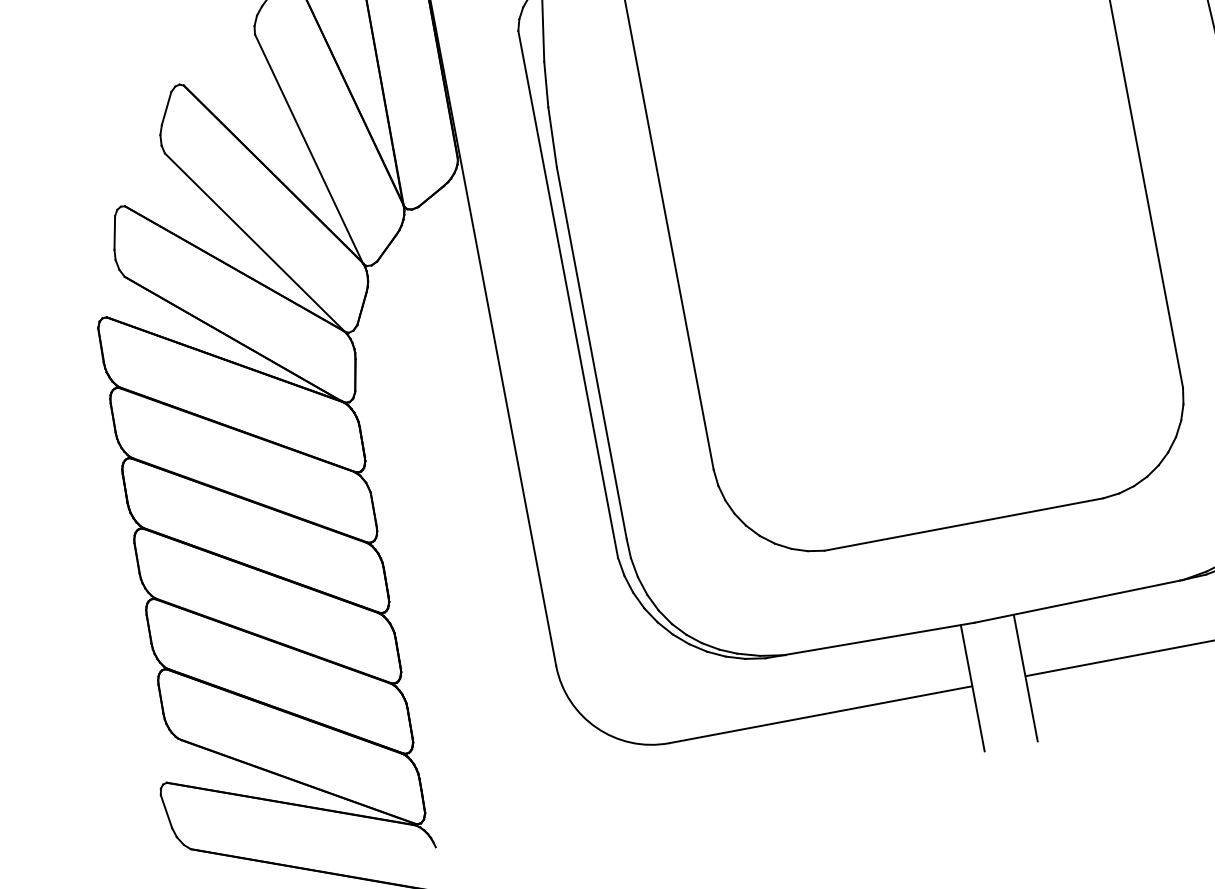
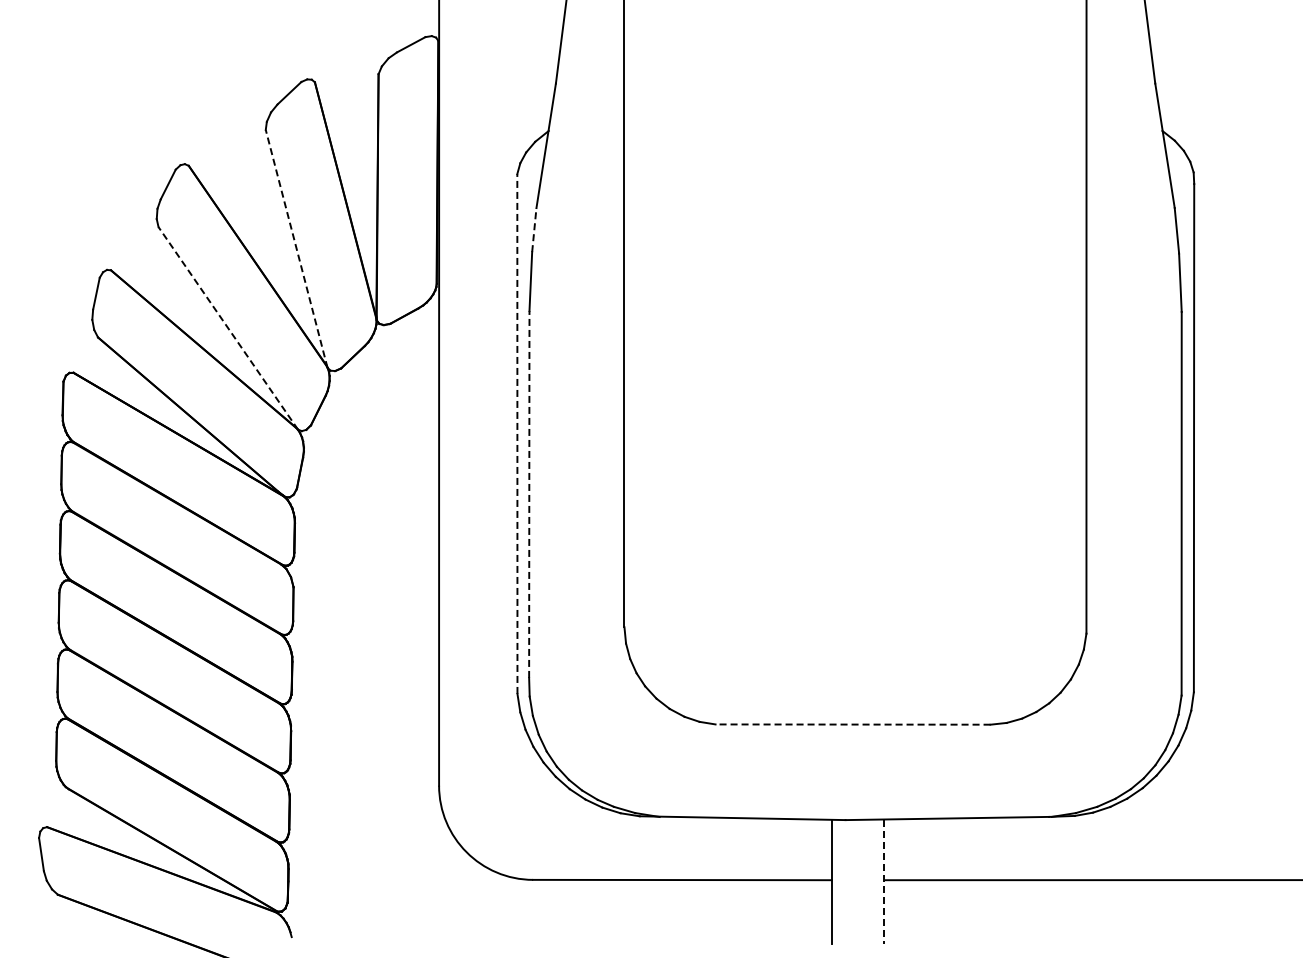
line: (546, 83) -> (534, 229), solid -> dashed
line: (308, 148) -> (296, 248), solid -> dashed
line: (255, 241) -> (228, 327), solid -> dashed
line: (568, 294) -> (517, 434), solid -> dashed
line: (592, 353) -> (529, 494), solid -> dashed
line: (963, 524) -> (852, 724), solid -> dashed
line: (1026, 678) -> (884, 882), solid -> dashed

